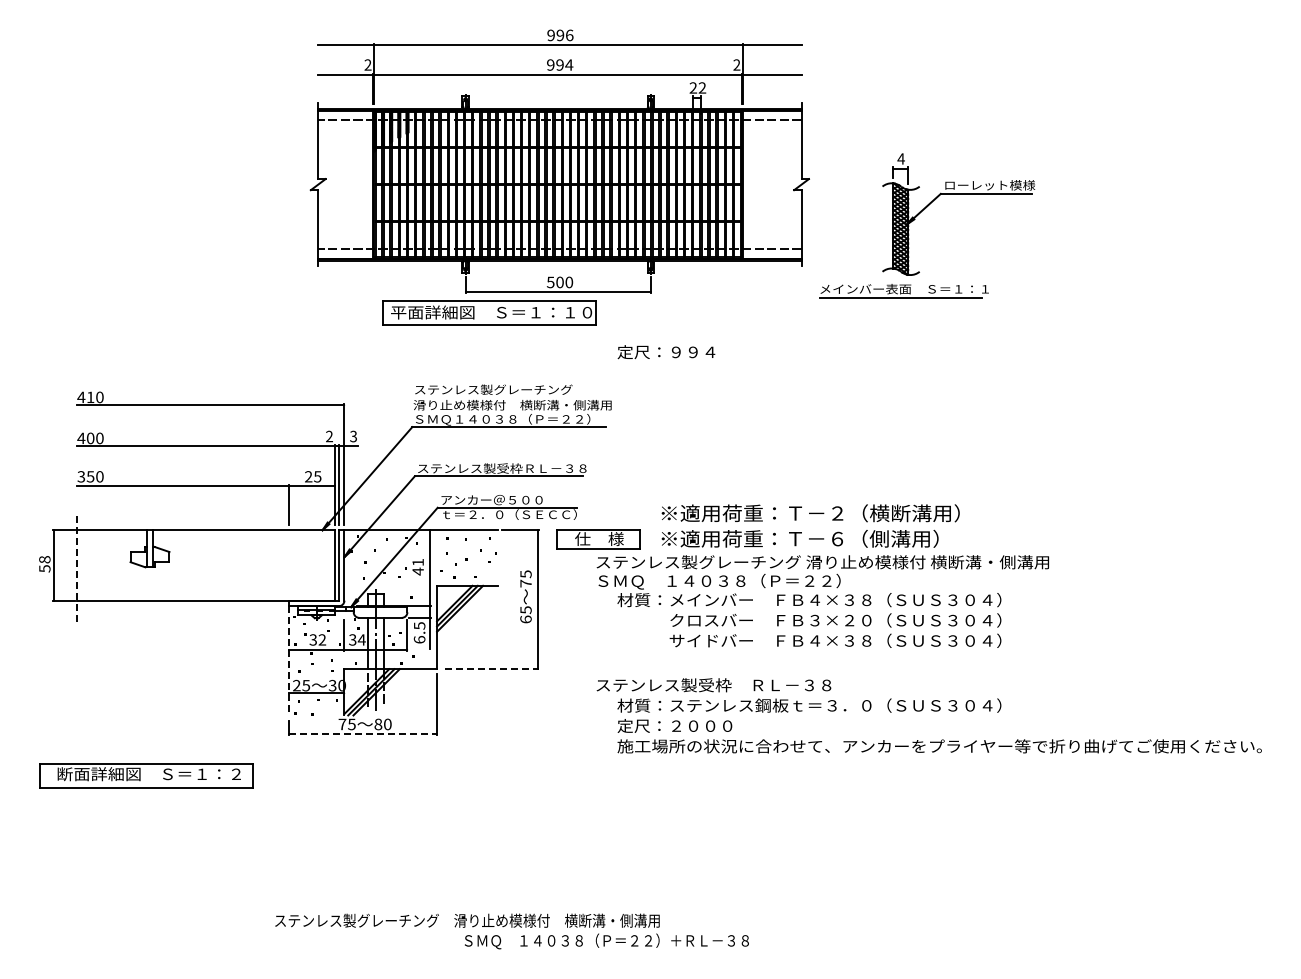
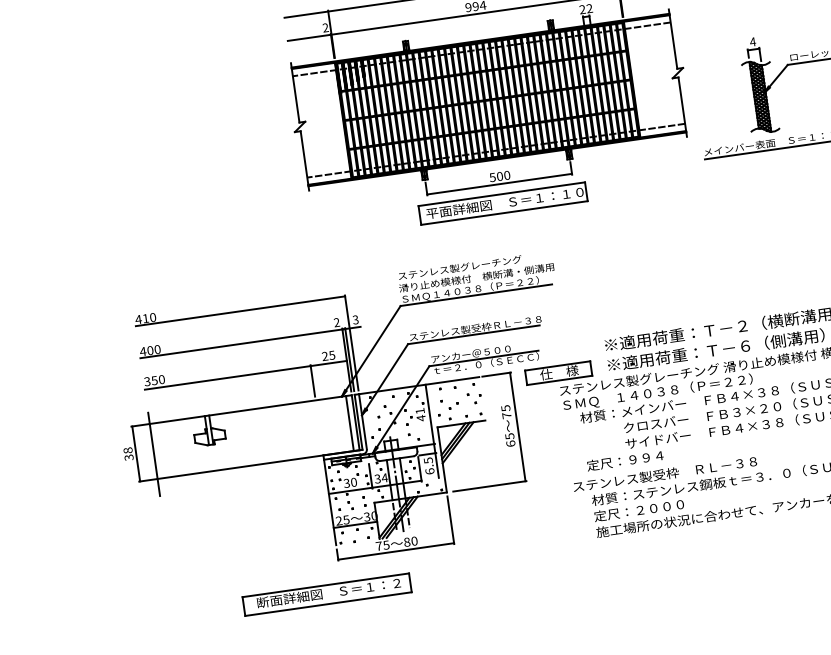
part: (489, 312) -> (503, 203), moved
text: (666, 352) -> (625, 460), moved
line: (327, 565) -> (349, 423), added
text: (44, 568) -> (128, 457), 58 -> 38
line: (76, 568) -> (153, 453), dashed -> solid
text: (322, 639) -> (354, 482), 32 -> 30
line: (288, 660) -> (329, 502), dashed -> solid
line: (492, 669) -> (490, 486), dashed -> solid
line: (363, 734) -> (396, 551), dashed -> solid
part: (146, 775) -> (326, 594), moved

